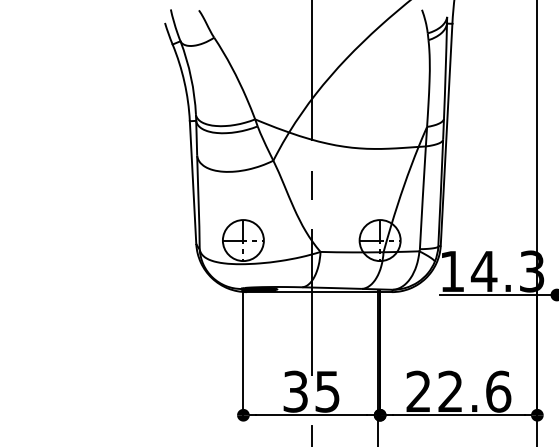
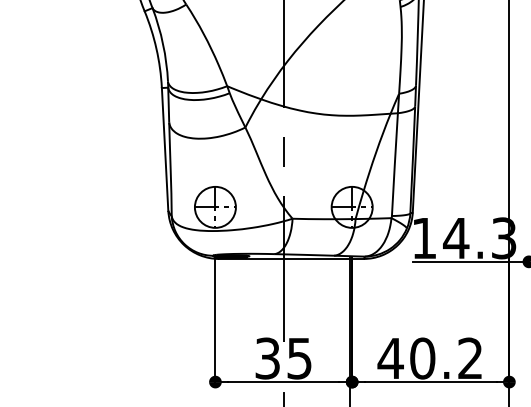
text: (458, 391) -> (430, 358), 22.6 -> 40.2

